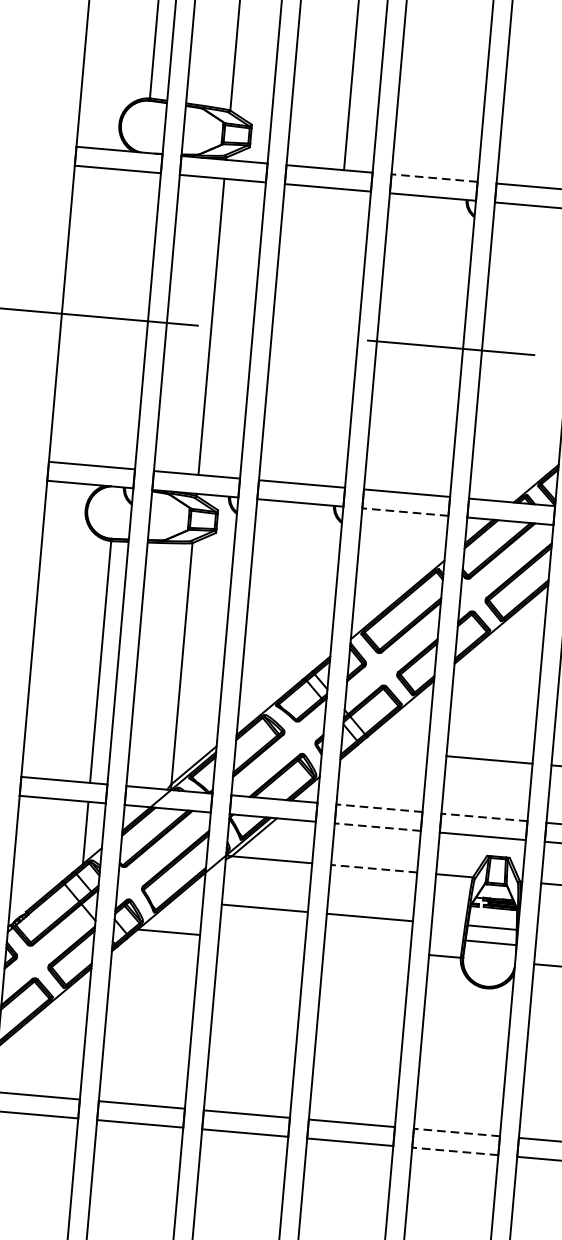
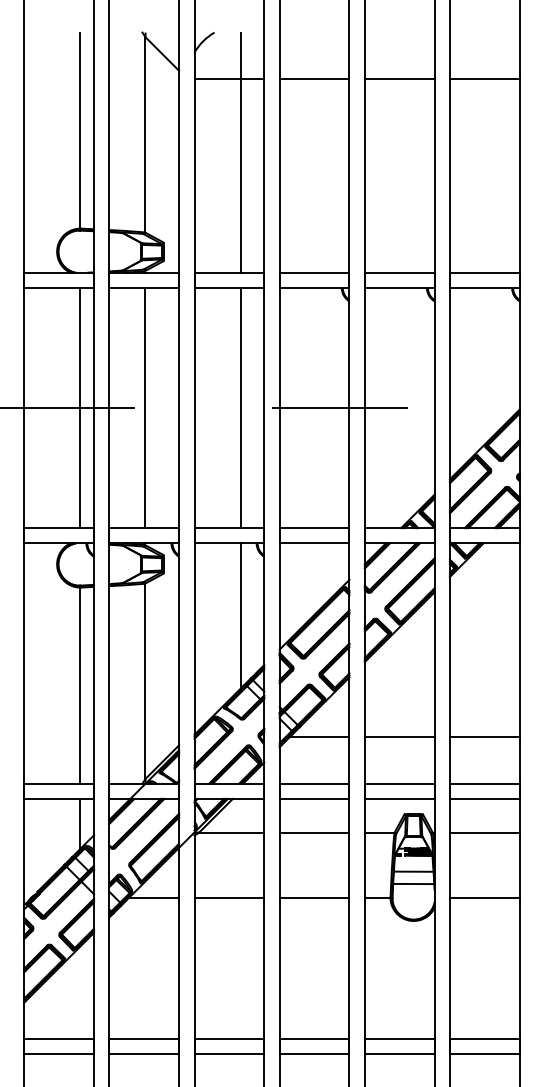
line: (434, 177) -> (314, 272), dashed -> solid
line: (130, 320) -> (79, 408), added
line: (329, 337) -> (241, 408), added
line: (405, 512) -> (314, 543), dashed -> solid
line: (307, 593) -> (241, 615), added
line: (390, 750) -> (319, 736), added
line: (379, 808) -> (314, 783), dashed -> solid
line: (484, 817) -> (399, 783), dashed -> solid
line: (377, 826) -> (314, 798), dashed -> solid
line: (374, 868) -> (314, 832), dashed -> solid
line: (264, 908) -> (229, 898), moved
line: (369, 917) -> (314, 898), moved
line: (456, 1133) -> (399, 1039), dashed -> solid
line: (454, 1151) -> (399, 1054), dashed -> solid

